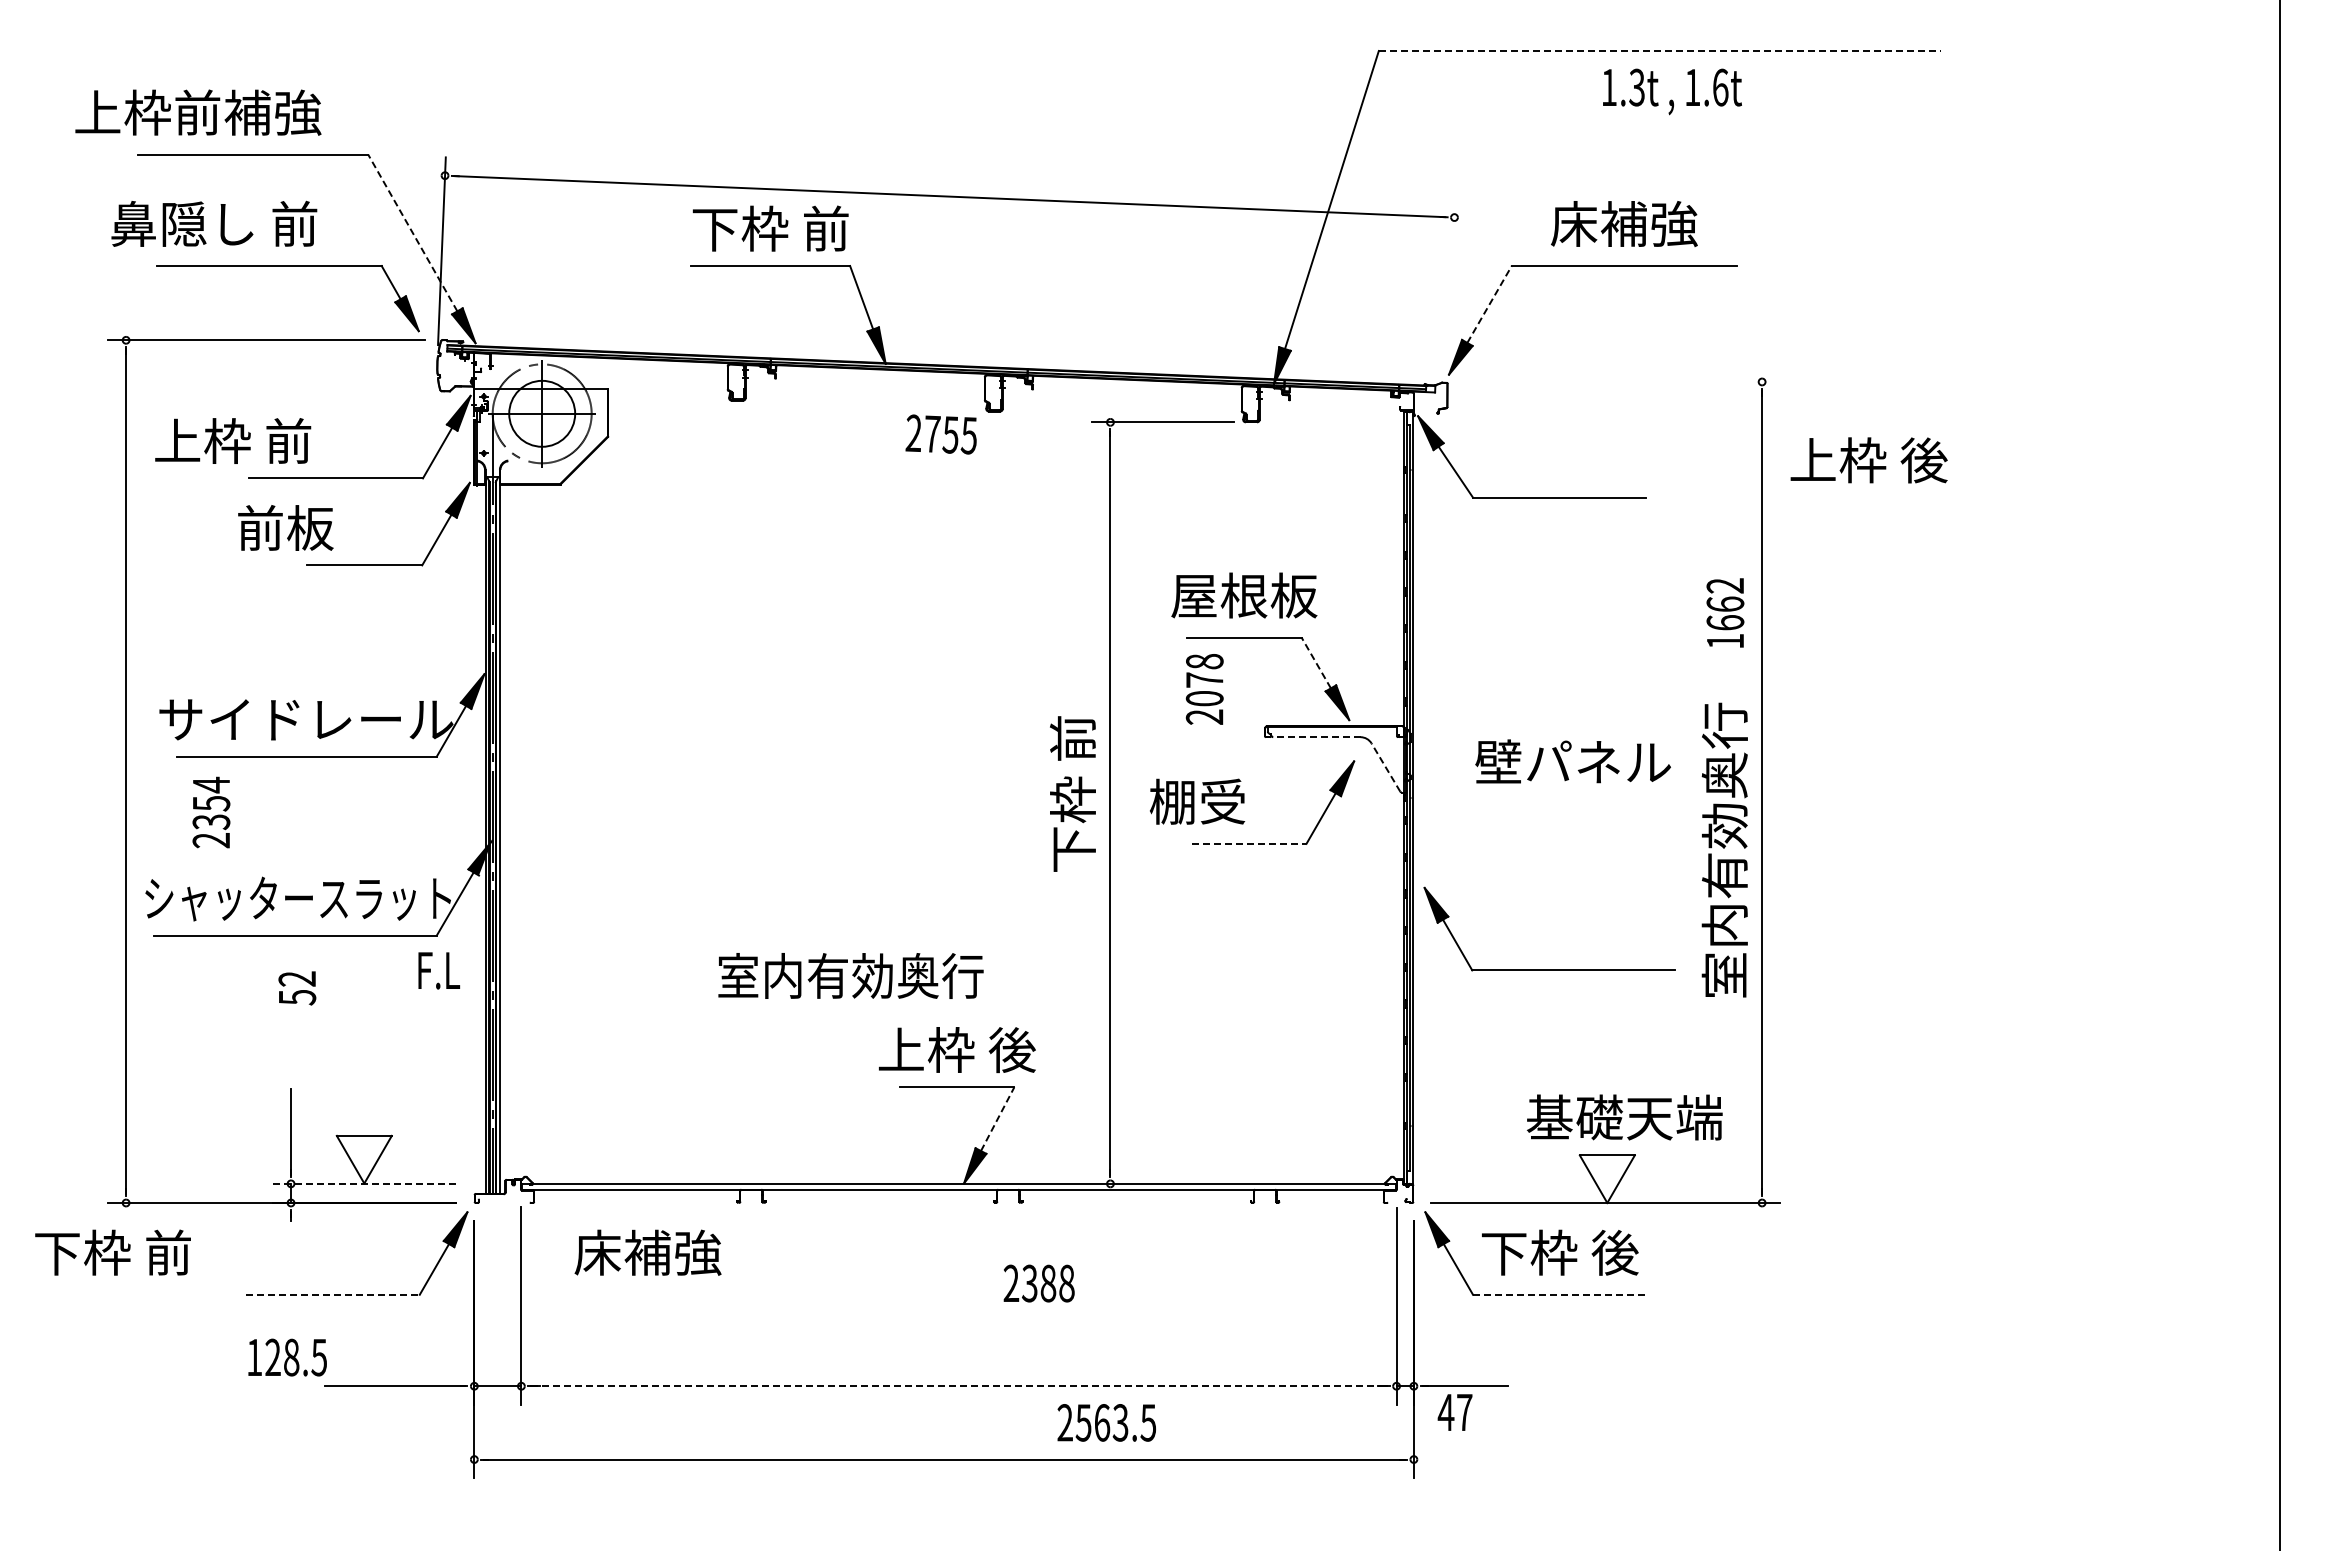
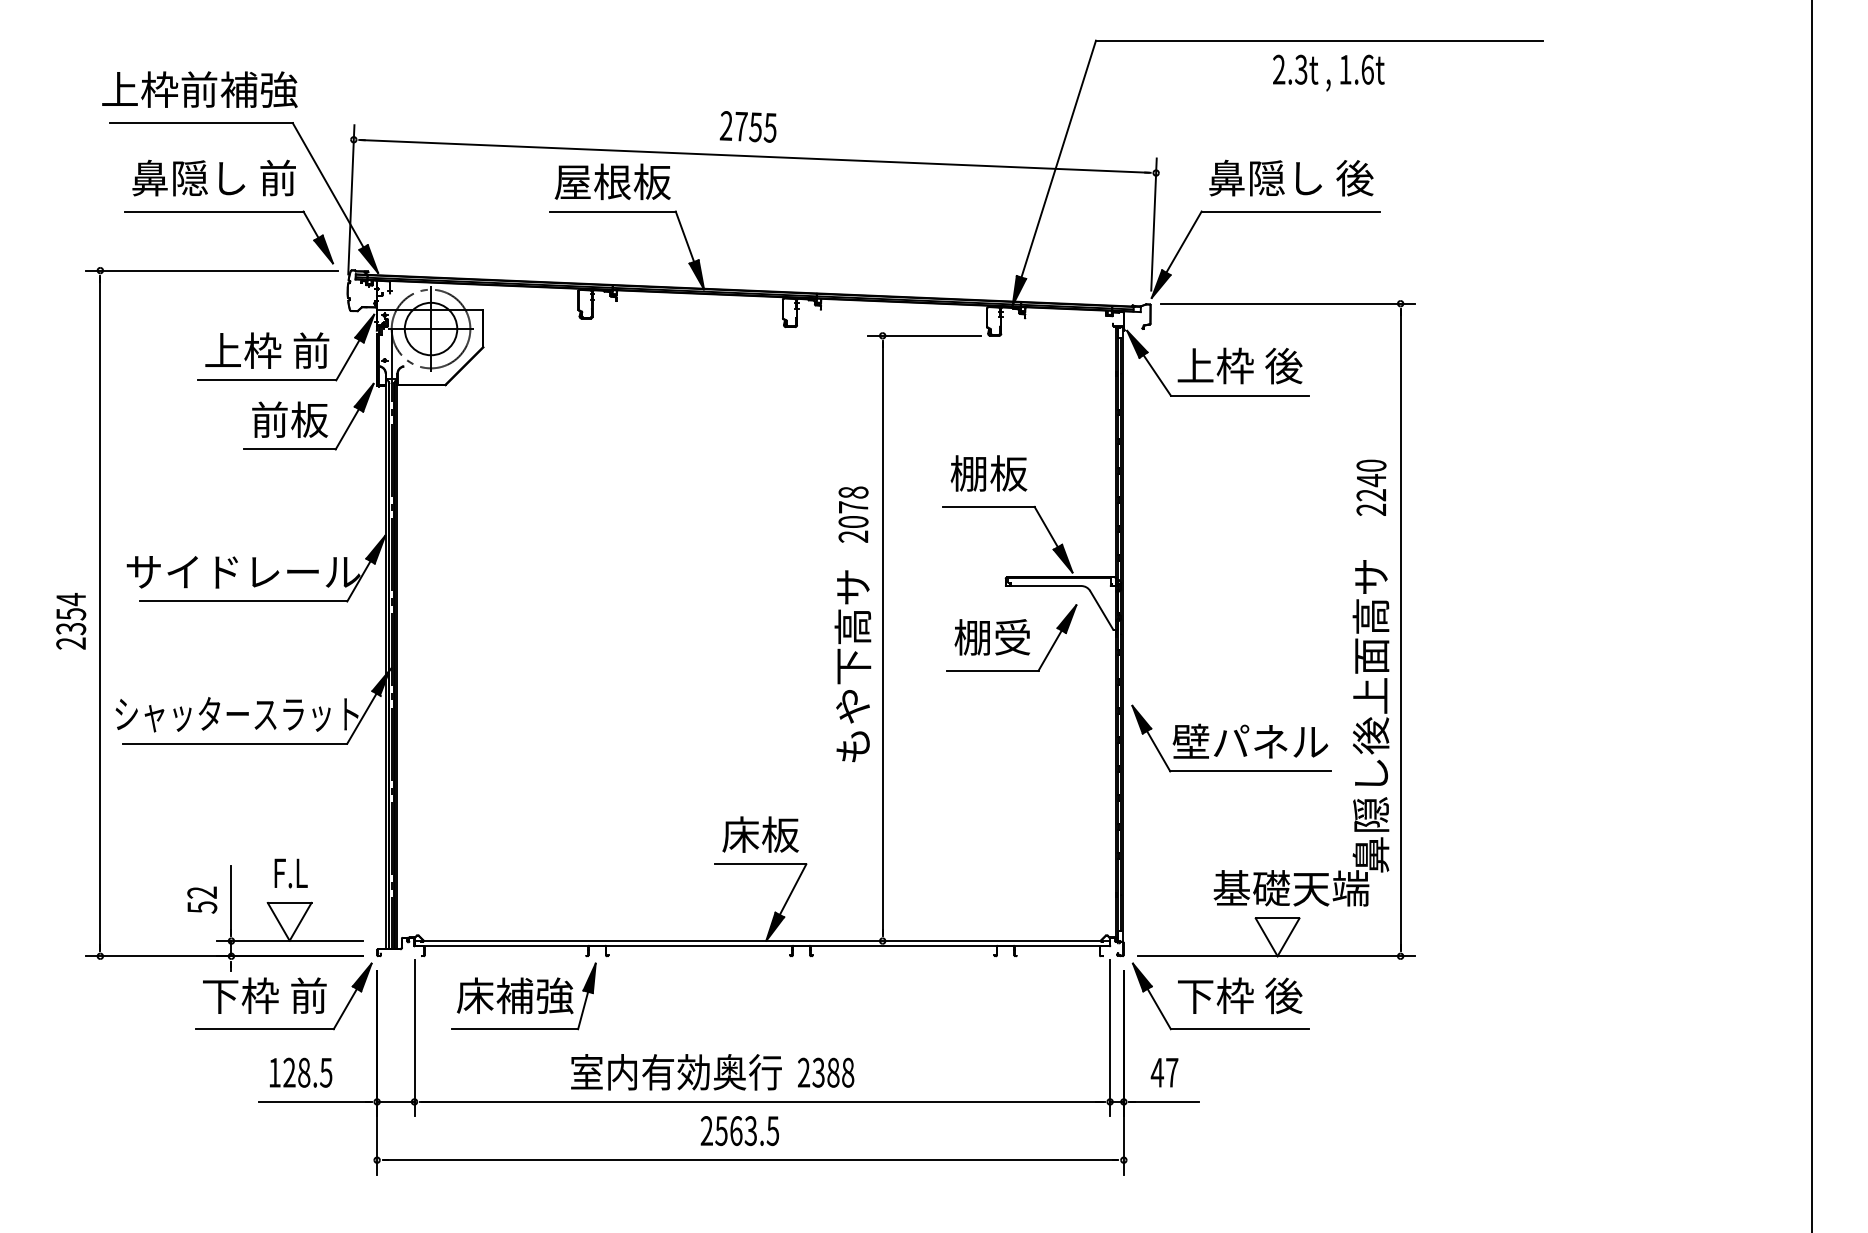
line: (1660, 51) -> (1319, 41), dashed -> solid
text: (1608, 86) -> (1278, 68), 1.3t -> 2.3t
text: (198, 112) -> (200, 89), moved
text: (214, 223) -> (214, 177), moved
text: (1624, 223) -> (1291, 177), 床補強 -> 鼻隠し 後
text: (770, 228) -> (612, 181), 下枠 前 -> 屋根板
line: (412, 232) -> (327, 184), dashed -> solid
line: (1451, 282) -> (1153, 224), added
line: (1489, 304) -> (1183, 242), dashed -> solid
line: (1620, 381) -> (1288, 303), added
text: (940, 434) -> (747, 126), moved
text: (233, 440) -> (267, 350), moved
text: (1868, 460) -> (1239, 366), moved
text: (285, 527) -> (289, 419), moved
text: (1244, 595) -> (989, 473), 屋根板 -> 棚板
text: (1725, 613) -> (1371, 487), 1662 -> 2240
line: (1316, 662) -> (1046, 526), dashed -> solid
text: (1204, 689) -> (853, 514), moved
line: (1316, 737) -> (1046, 586), dashed -> solid
text: (1572, 761) -> (1249, 741), moved
line: (1385, 767) -> (1101, 610), dashed -> solid
text: (1197, 801) -> (992, 637), moved
text: (211, 812) -> (71, 621), moved
text: (1072, 837) -> (852, 665), 下枠 前 -> もや下高サ
line: (1249, 843) -> (993, 670), dashed -> solid
text: (1724, 899) -> (1370, 715), 室内有効奥行 -> 鼻隠し後上面高サ
text: (439, 970) -> (291, 873), moved
text: (850, 975) -> (676, 1071), moved
text: (297, 988) -> (202, 900), moved
text: (956, 1050) -> (760, 835), 上枠 後 -> 床板
line: (997, 1119) -> (792, 889), dashed -> solid
line: (364, 1183) -> (289, 940), dashed -> solid
text: (112, 1252) -> (264, 995), moved
text: (1038, 1283) -> (825, 1072), moved
line: (333, 1294) -> (265, 1029), dashed -> solid
part: (658, 1294) -> (523, 1029), added
line: (1559, 1294) -> (1239, 1029), dashed -> solid
text: (287, 1357) -> (300, 1072), moved
line: (959, 1386) -> (762, 1102), dashed -> solid
text: (1454, 1412) -> (1164, 1072), moved
text: (1106, 1422) -> (739, 1130), moved

